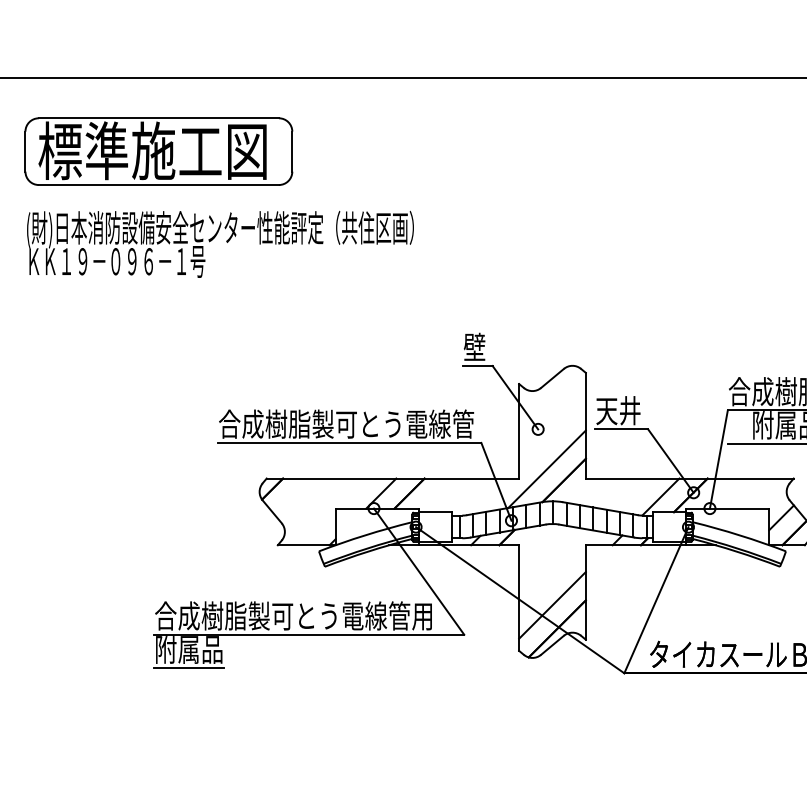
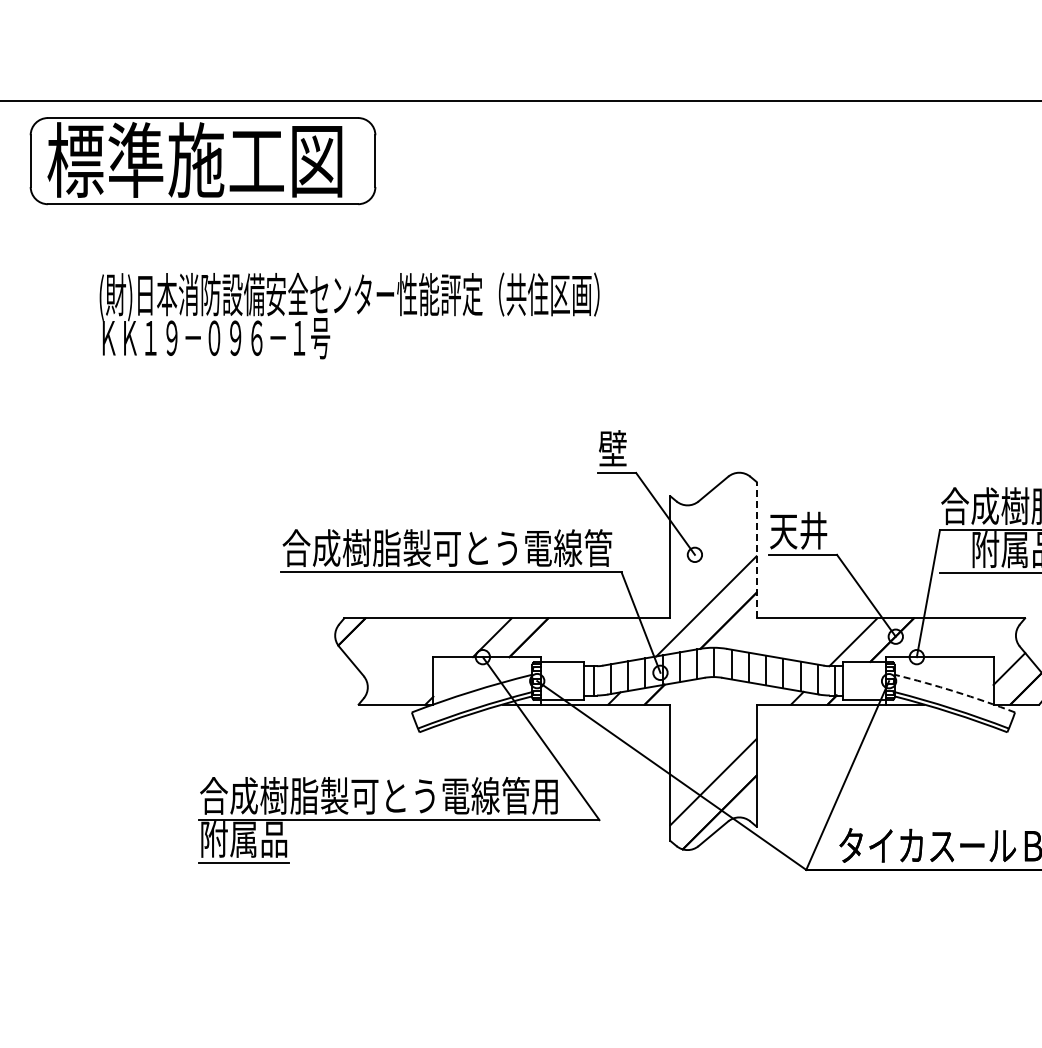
part: (158, 151) -> (202, 161), moved
text: (220, 244) -> (349, 315), moved
line: (585, 425) -> (756, 549), solid -> dashed
arc: (739, 535) -> (955, 691), solid -> dashed

